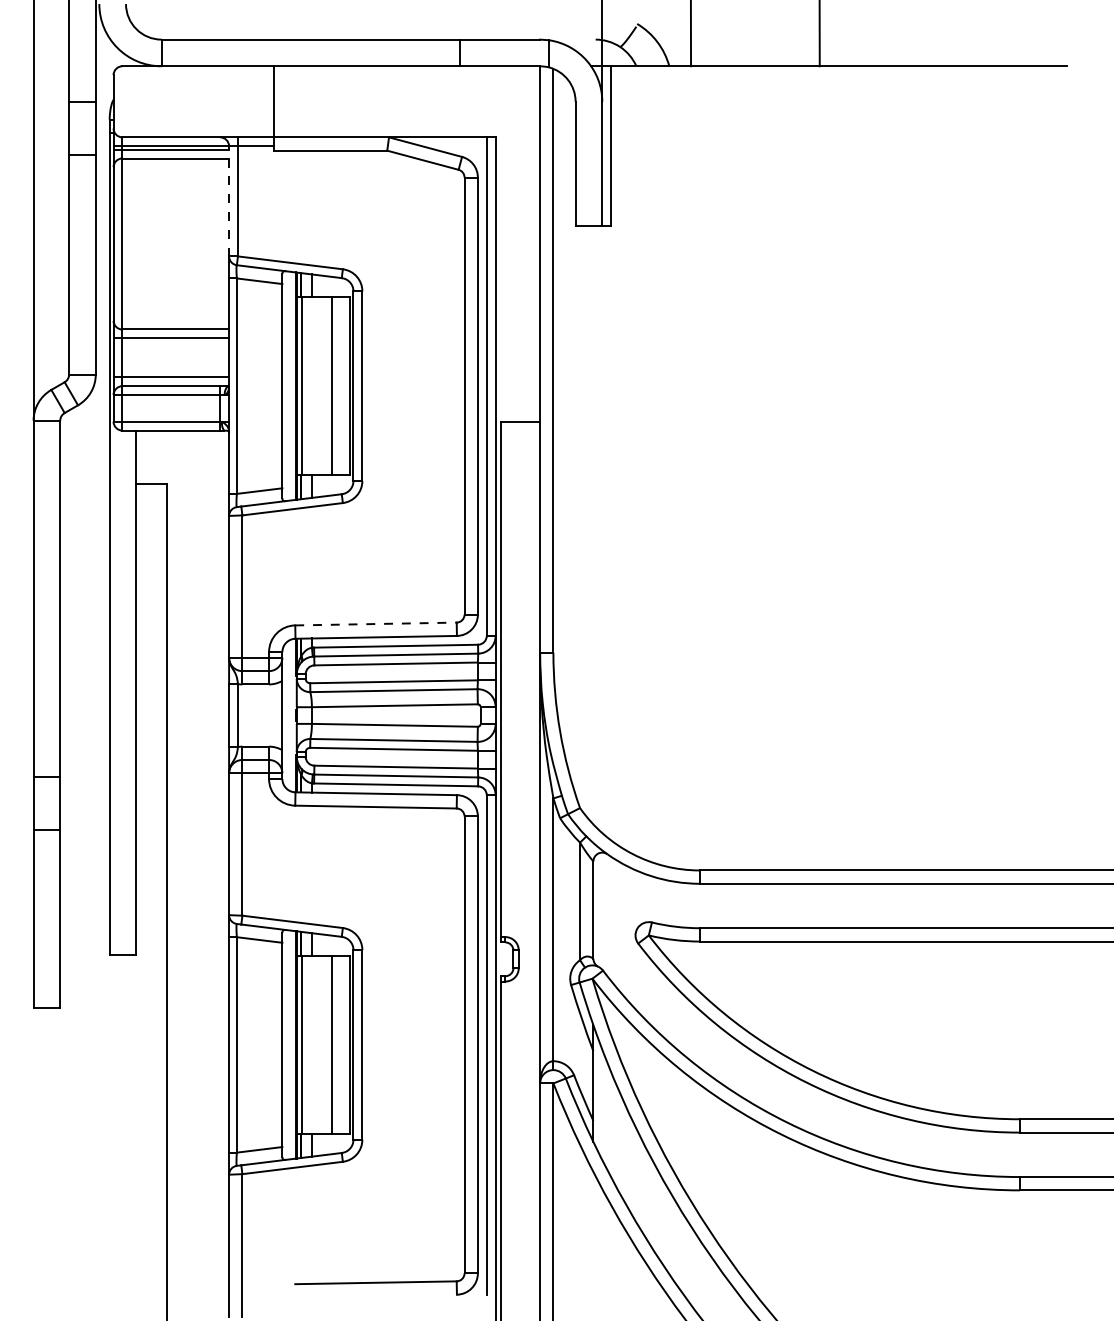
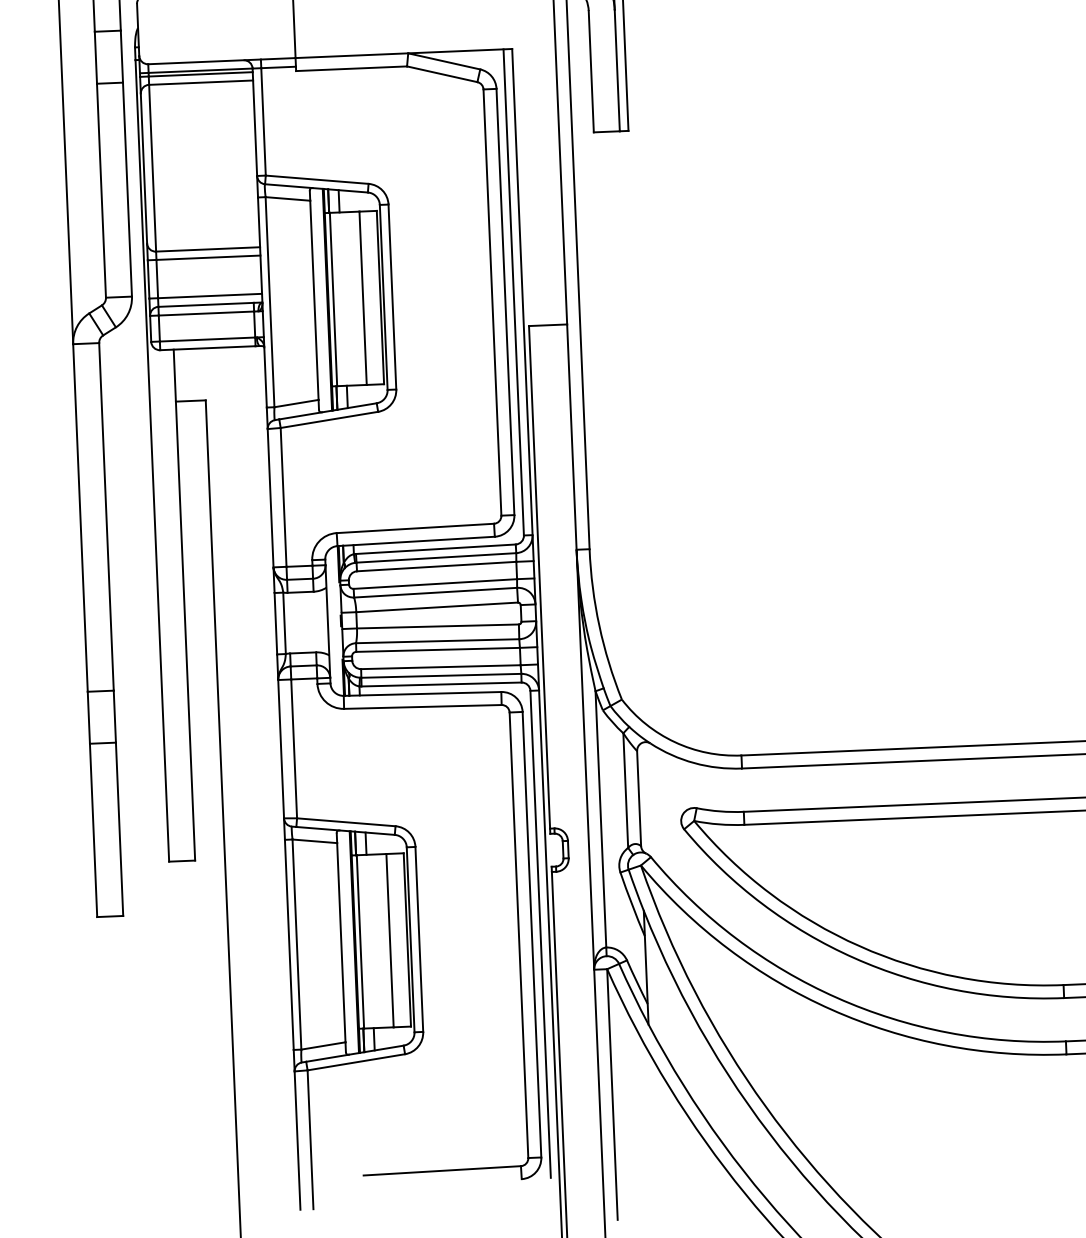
line: (229, 200) -> (255, 121), dashed -> solid
line: (375, 624) -> (414, 528), dashed -> solid

